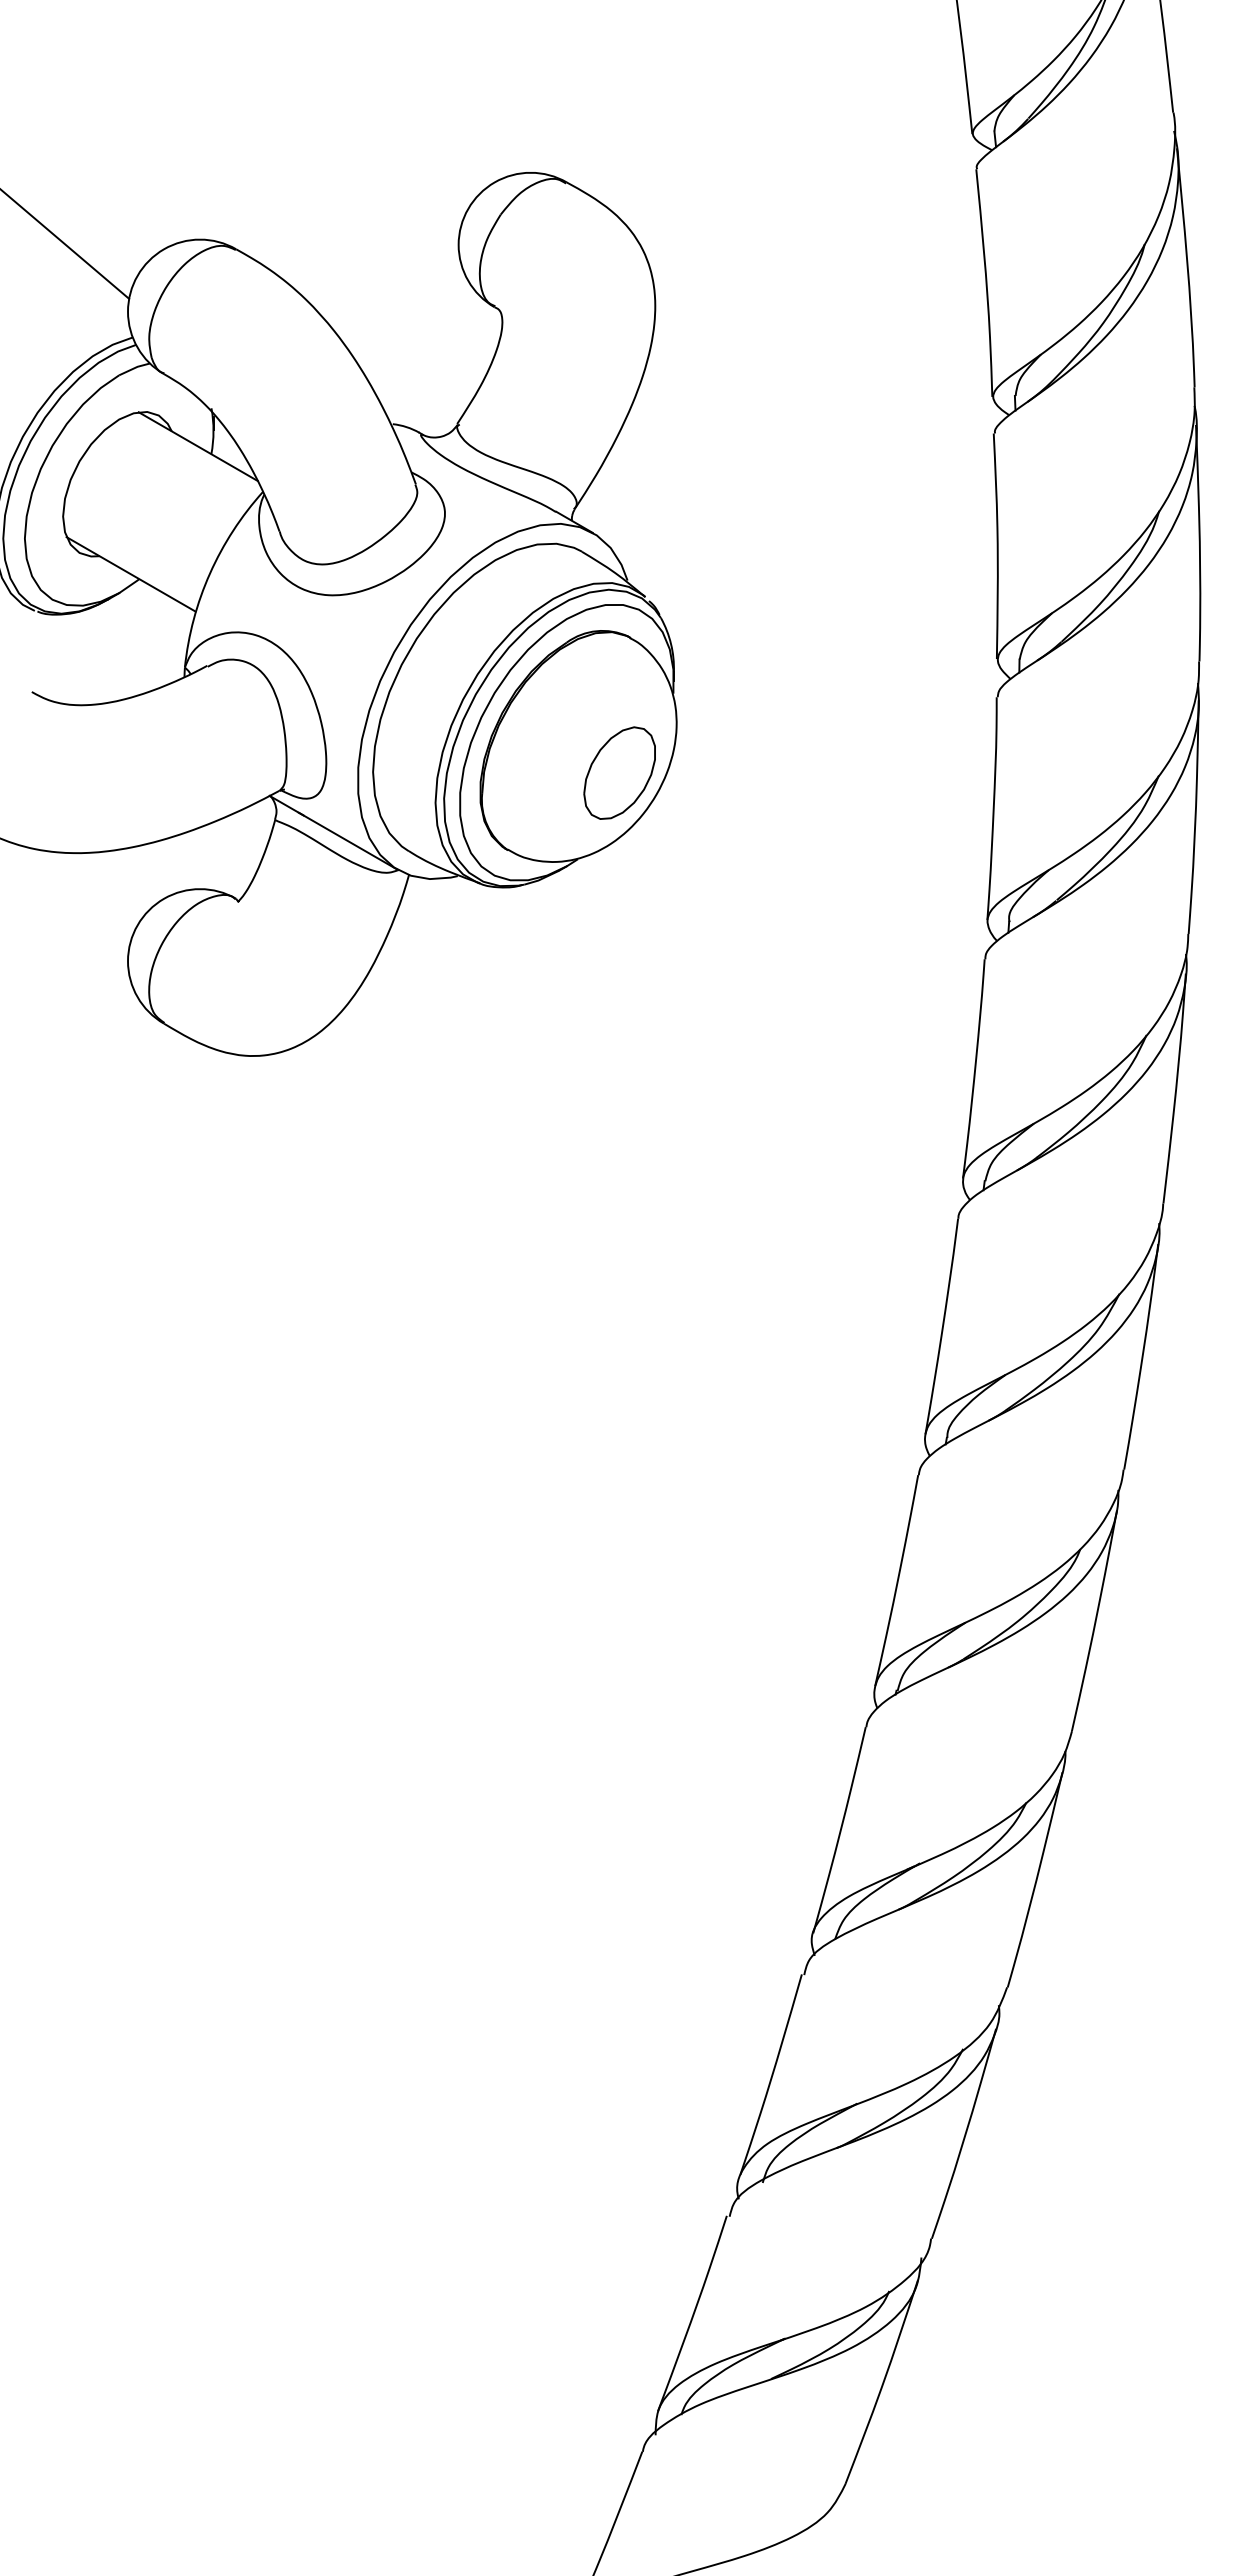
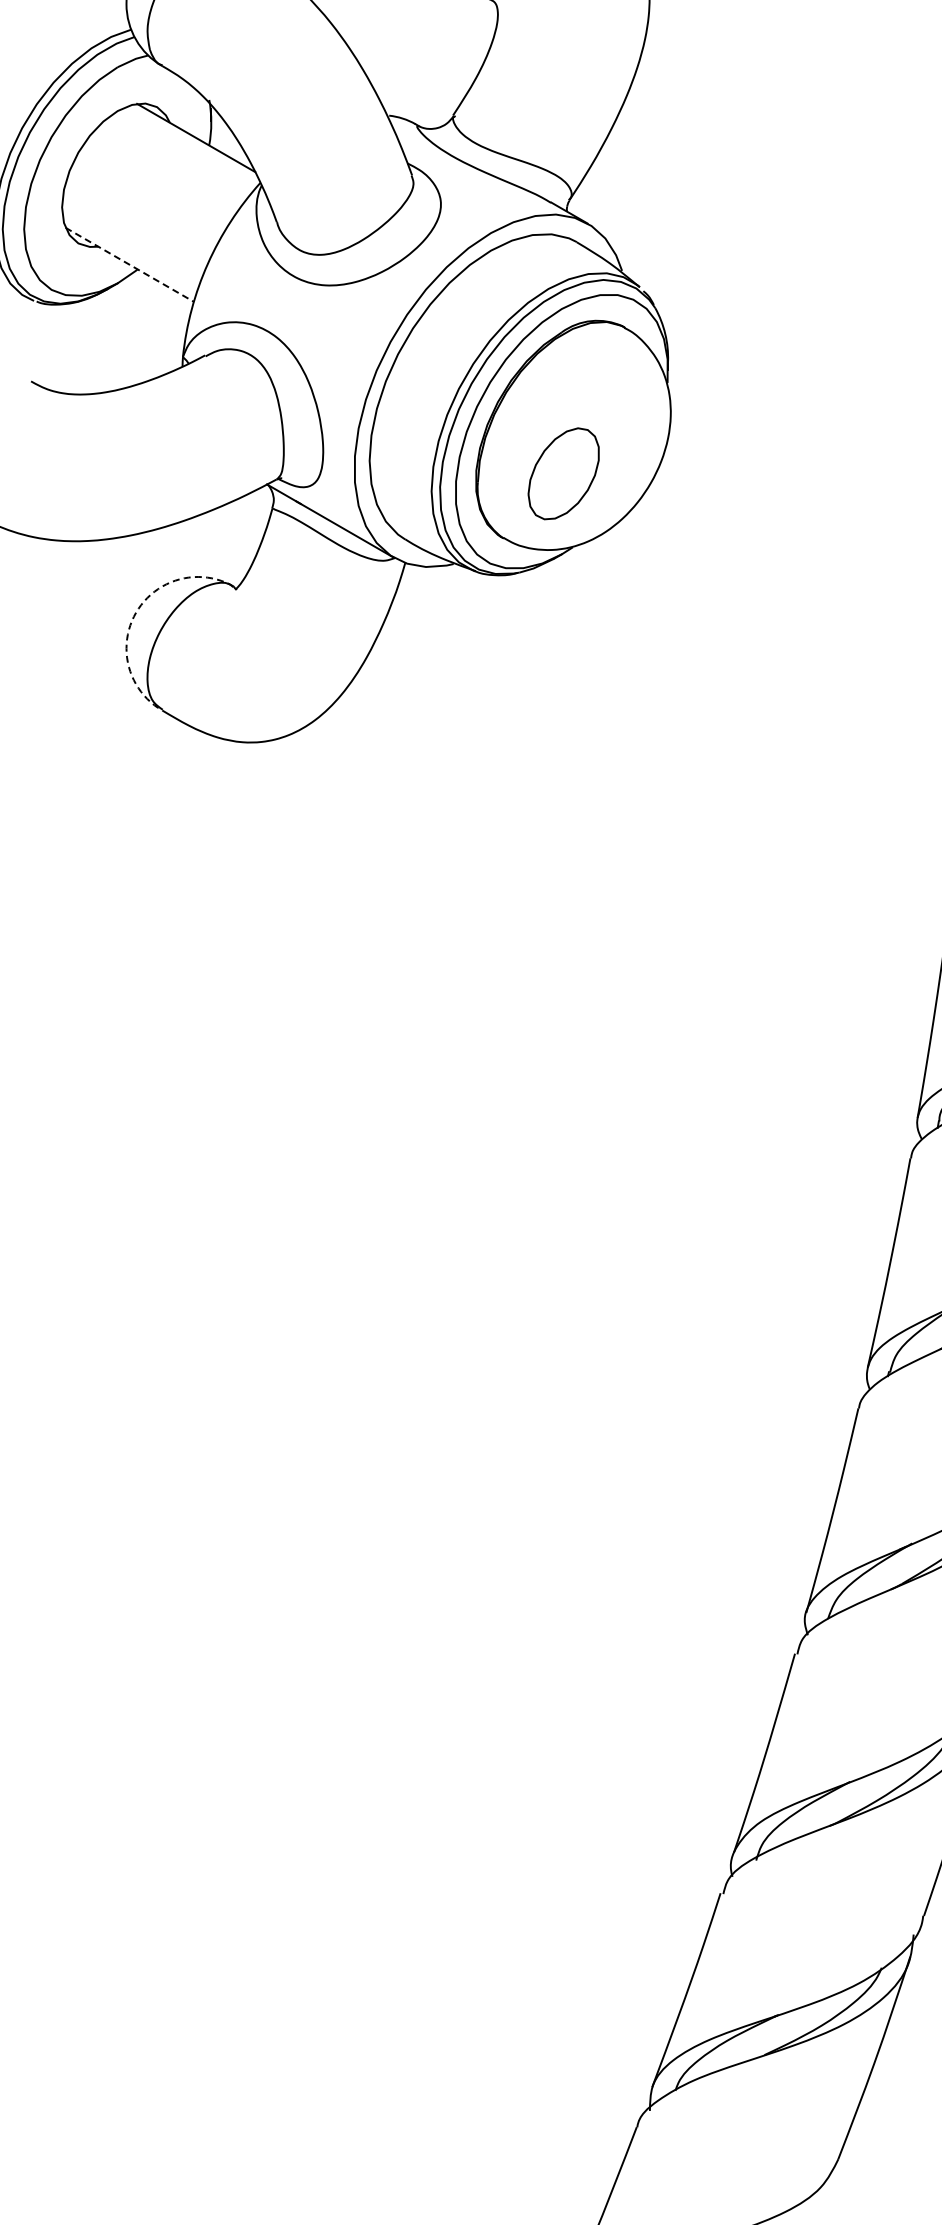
line: (131, 574) -> (129, 264), solid -> dashed
part: (619, 772) -> (563, 473), moved
arc: (137, 925) -> (135, 613), solid -> dashed

